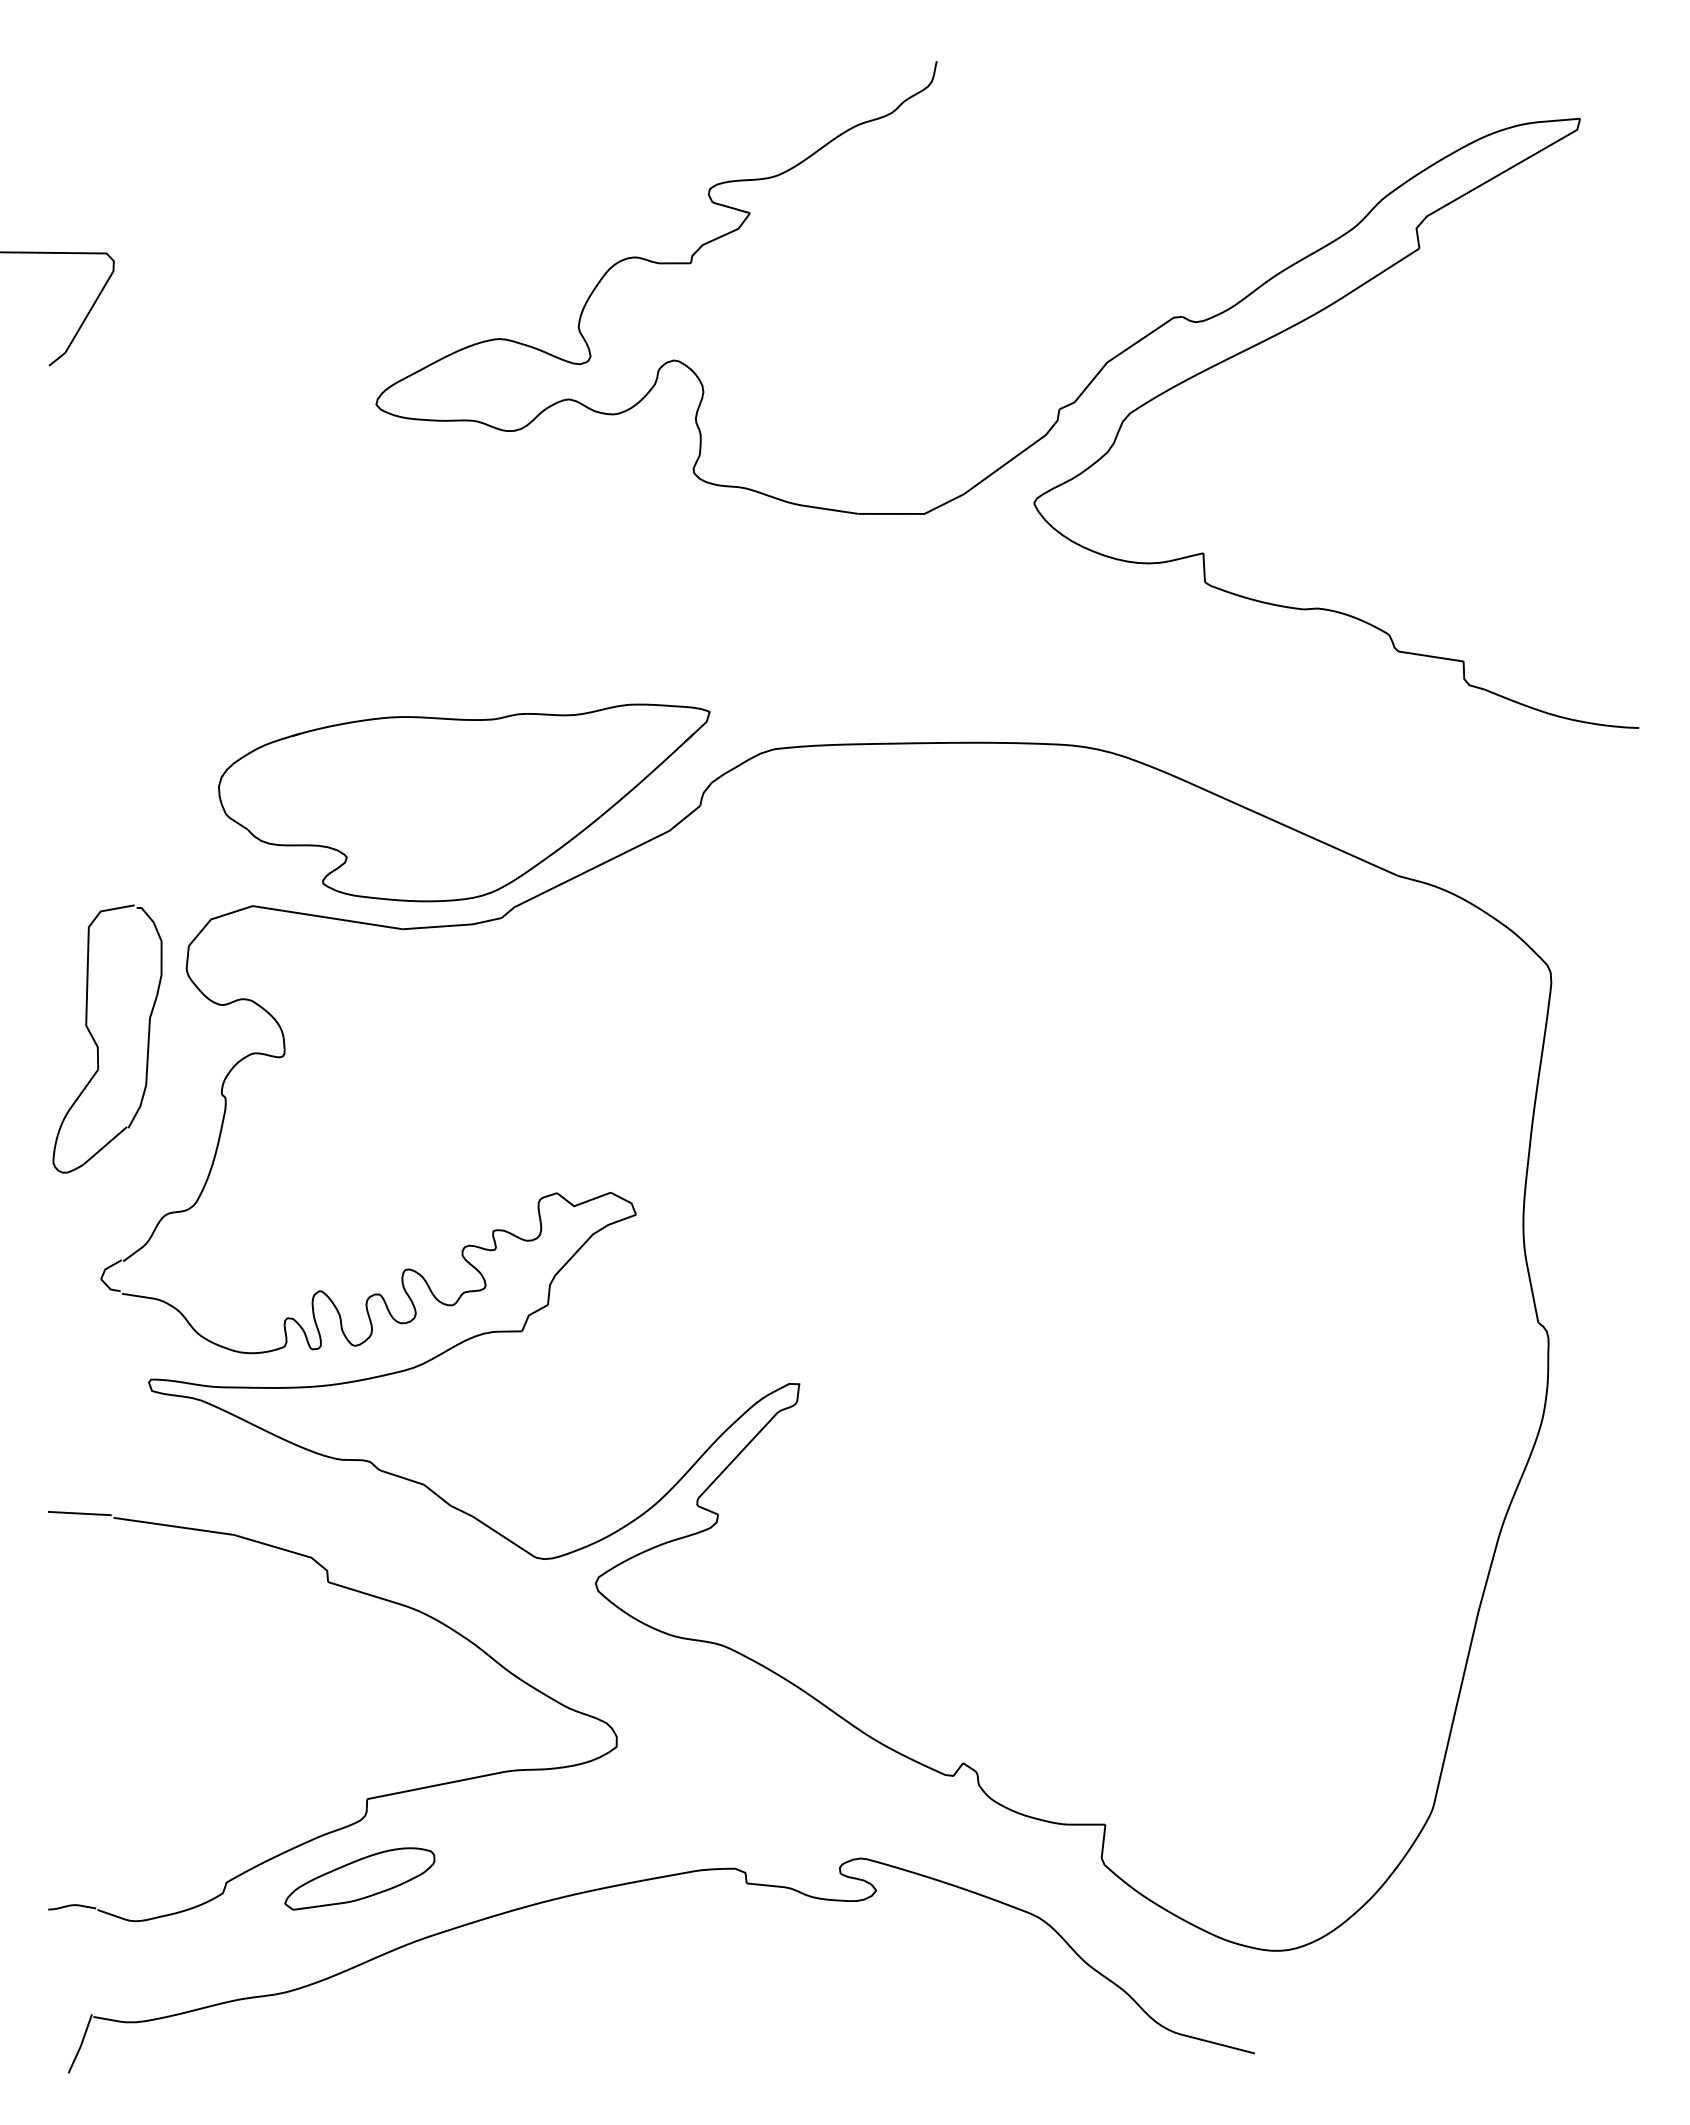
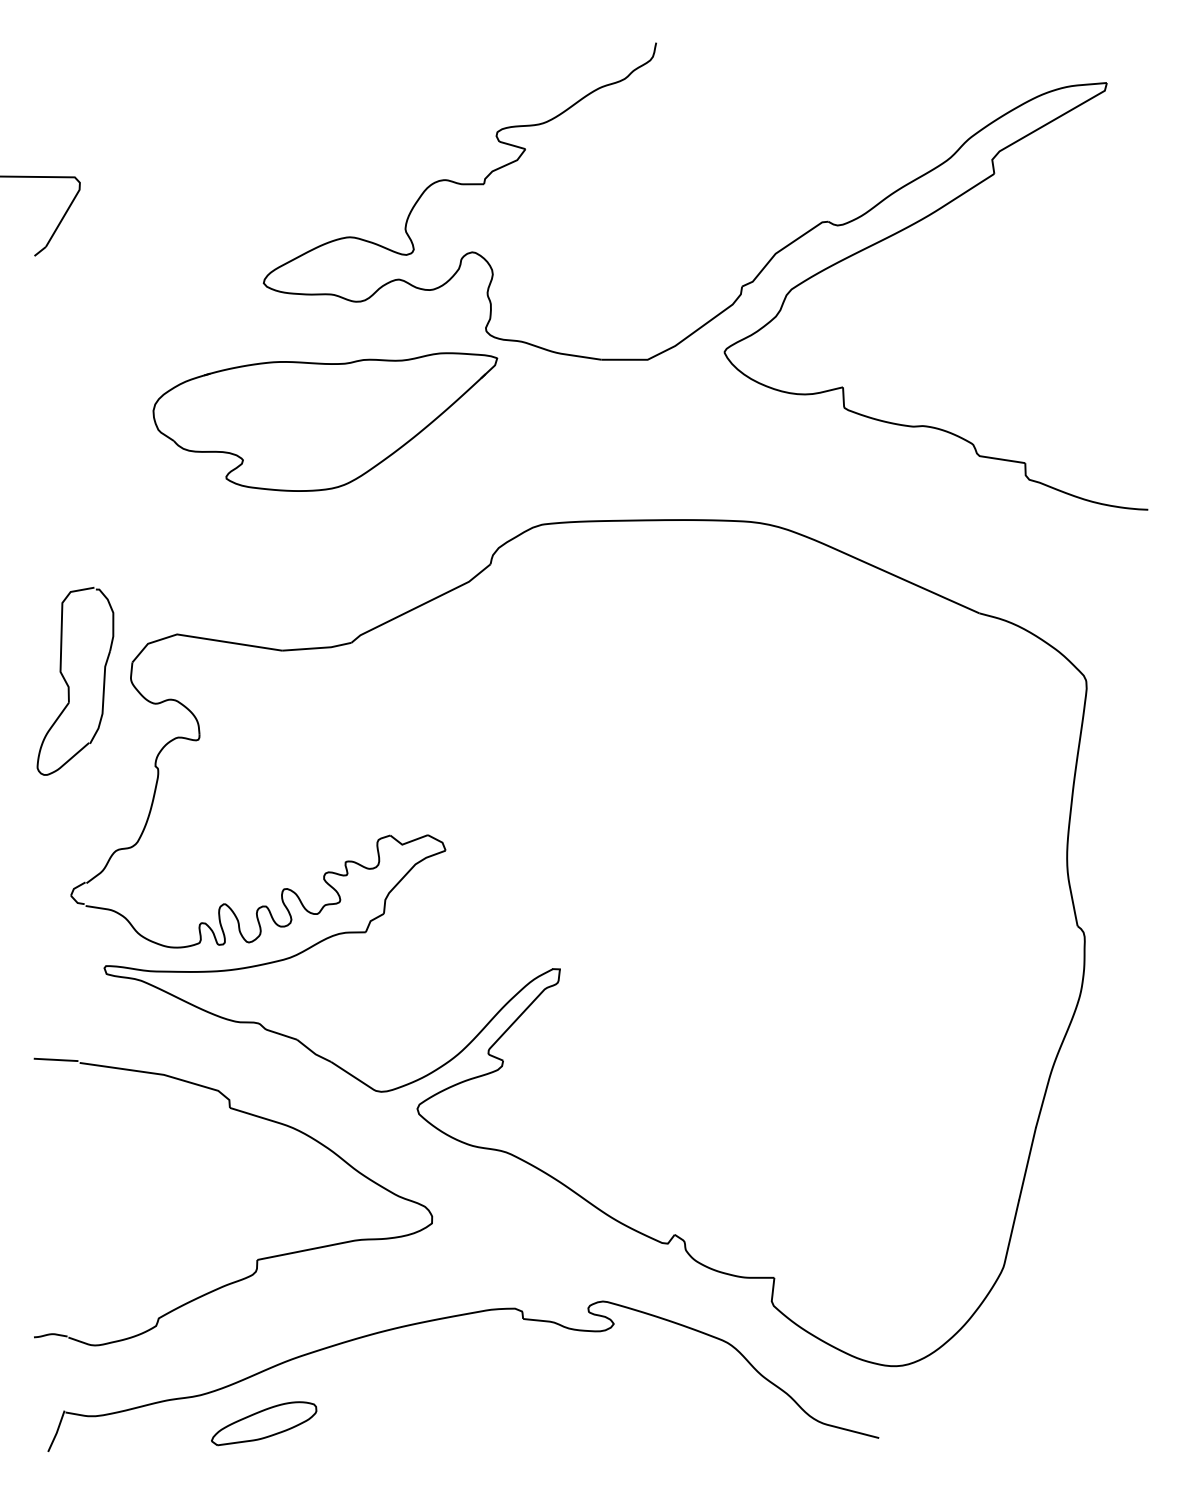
part: (464, 802) -> (325, 421), moved
part: (97, 1044) -> (68, 685), moved
part: (359, 1878) -> (263, 1423), moved

